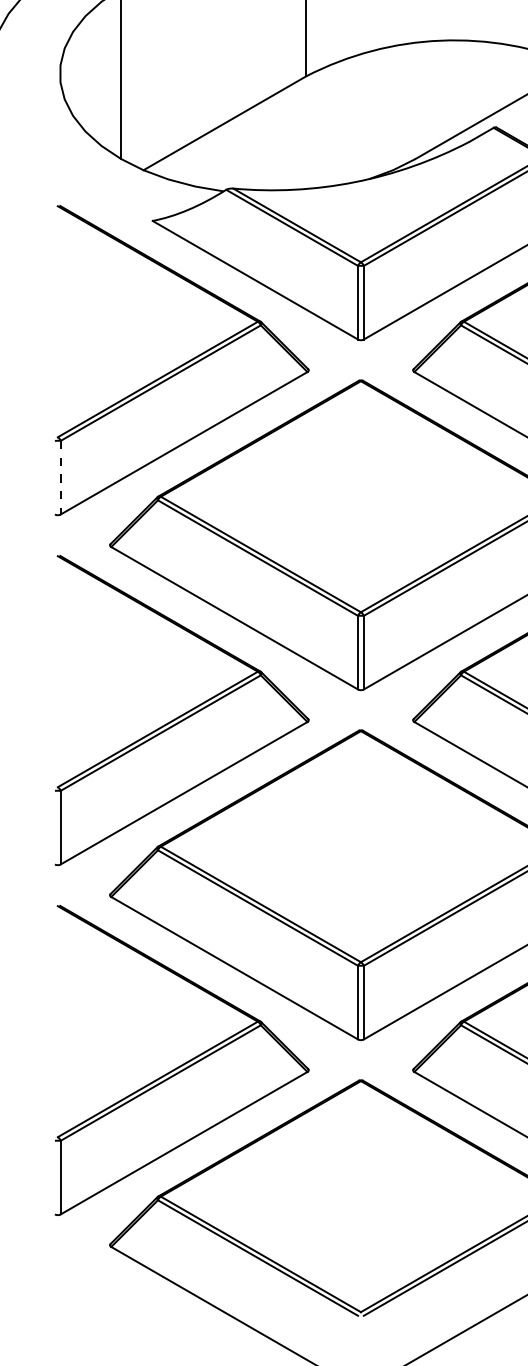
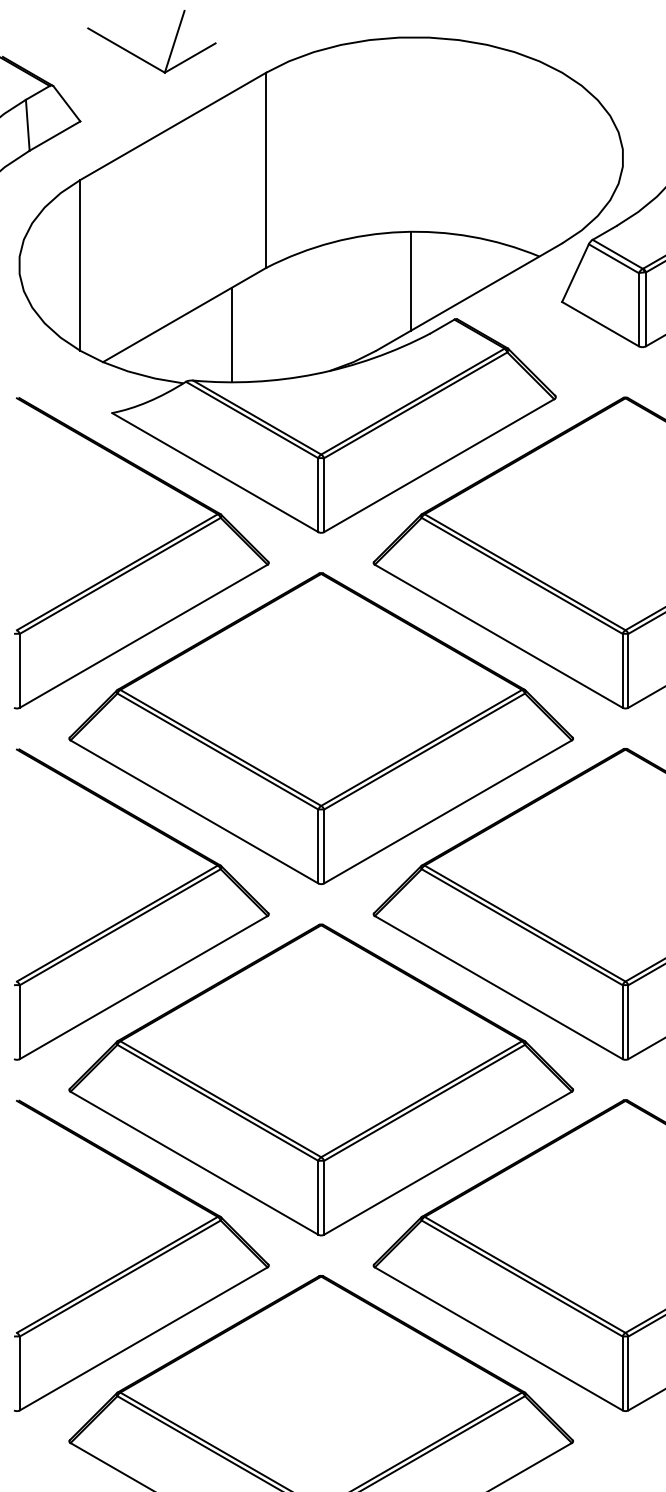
line: (449, 89) -> (410, 281), added
line: (271, 142) -> (231, 334), added
line: (60, 477) -> (19, 670), dashed -> solid

